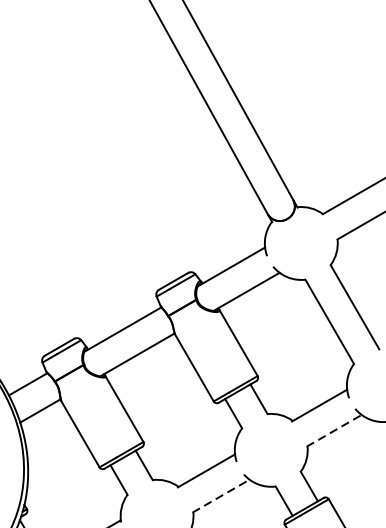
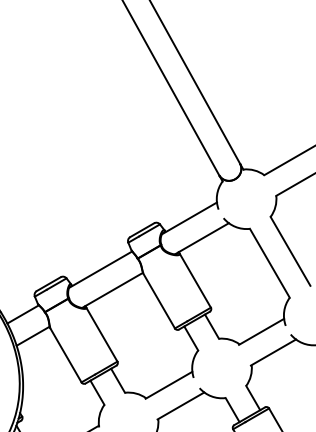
line: (334, 430) -> (273, 352), dashed -> solid
line: (220, 495) -> (180, 405), dashed -> solid

